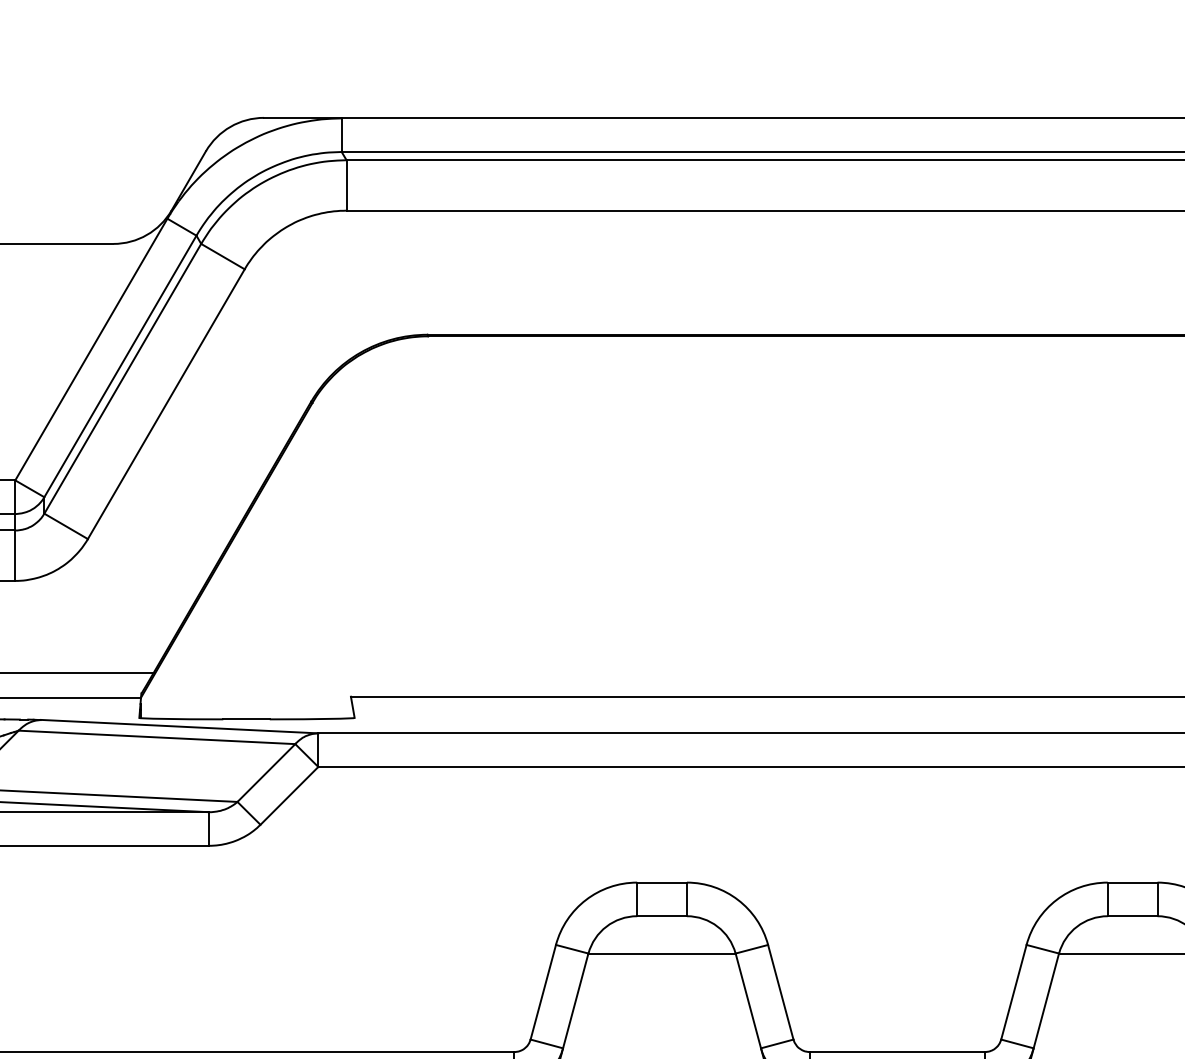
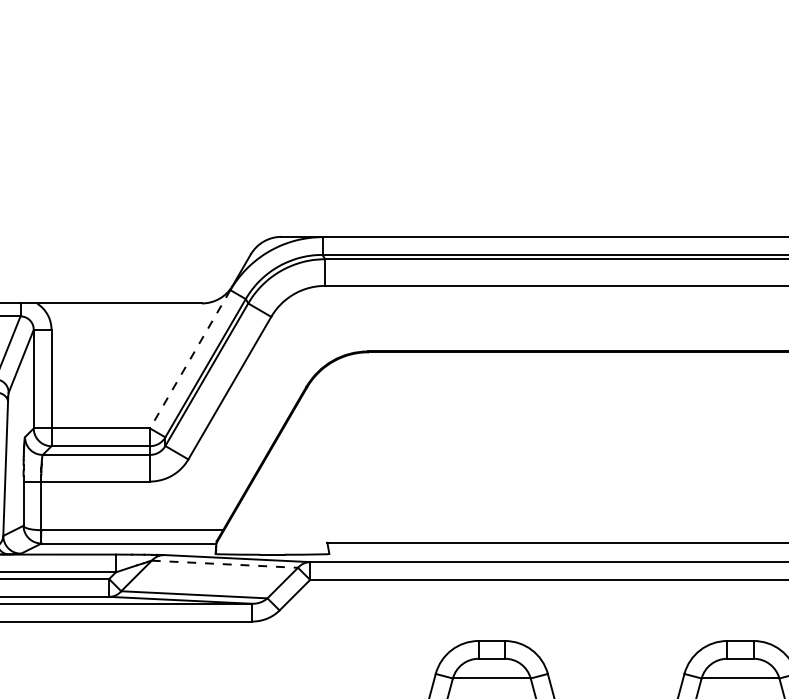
line: (91, 349) -> (190, 359), solid -> dashed
line: (158, 737) -> (225, 564), solid -> dashed

